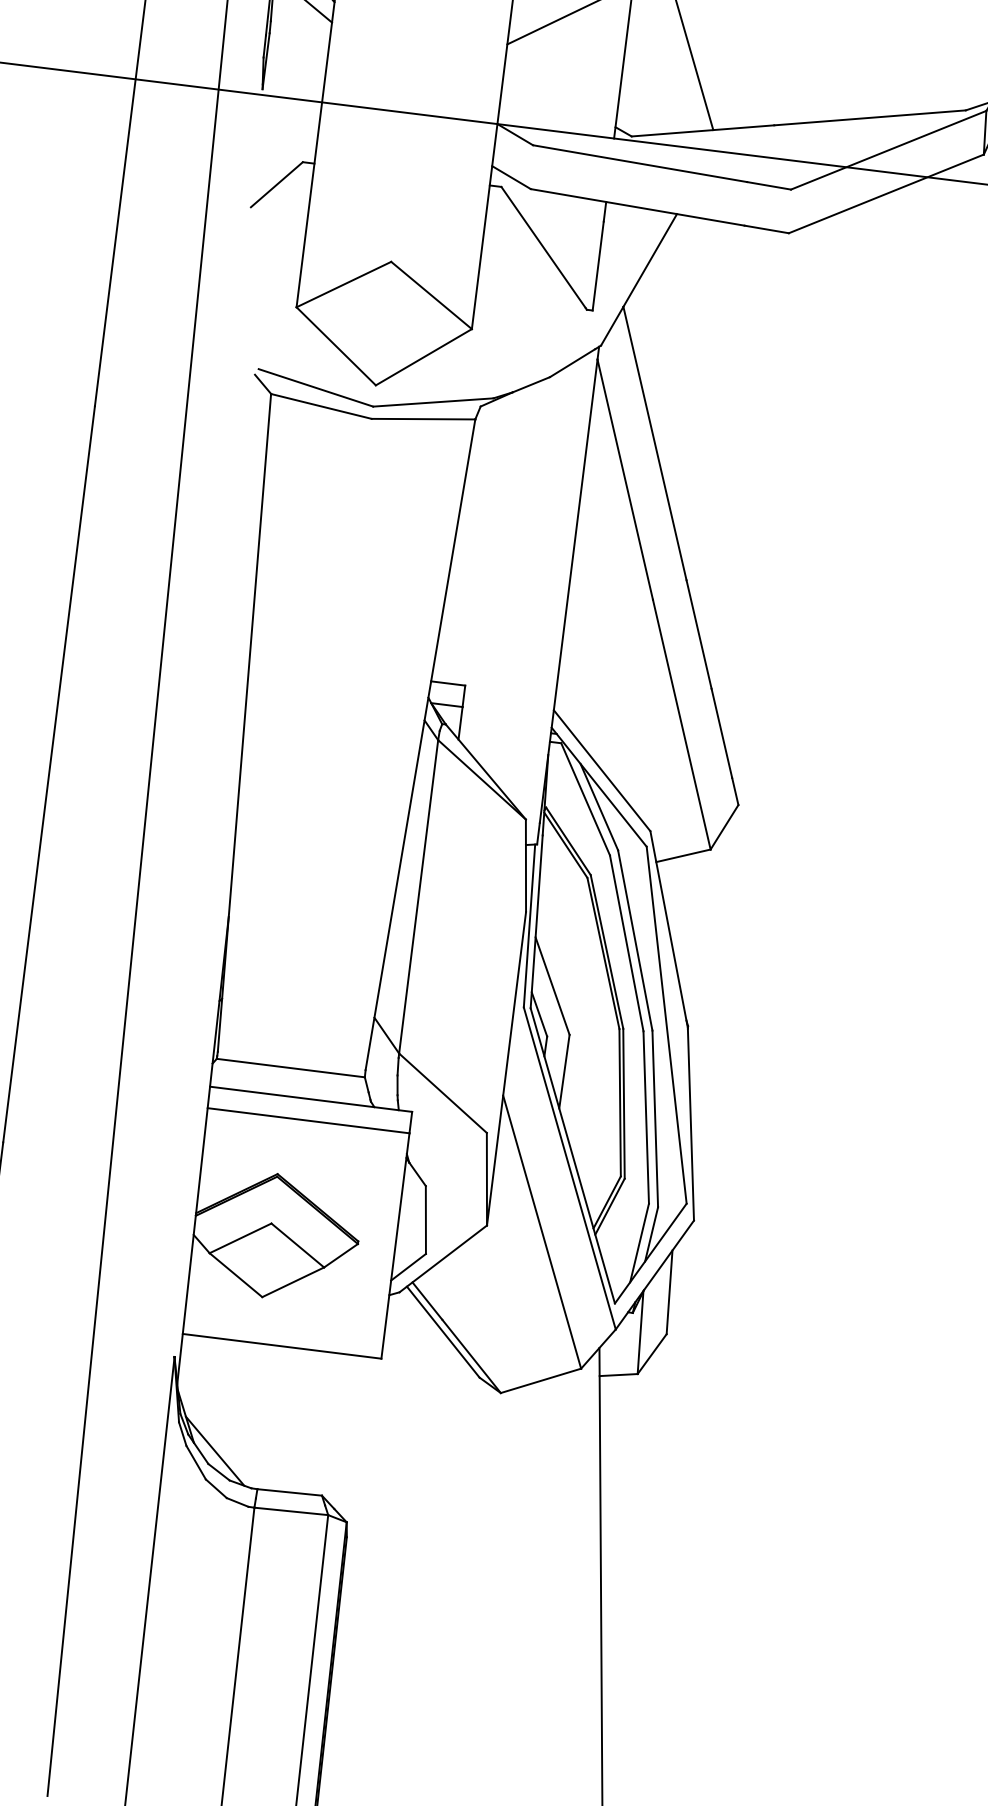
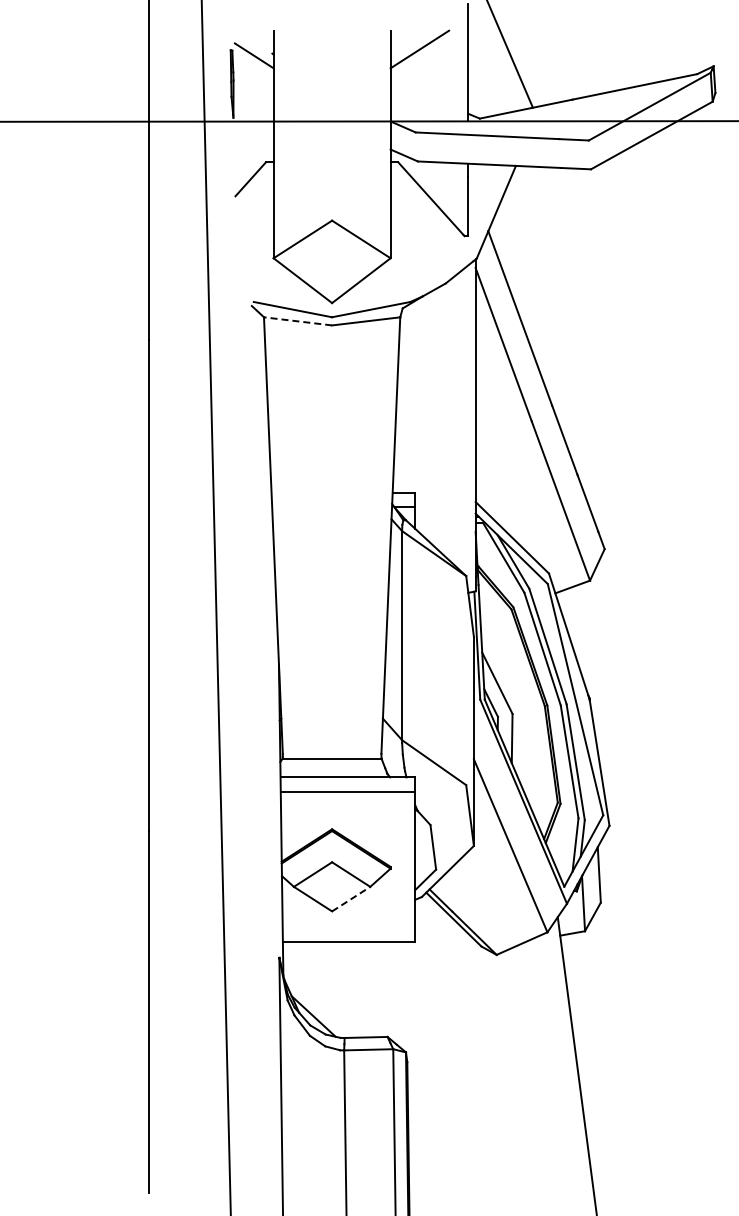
line: (320, 406) -> (297, 321), solid -> dashed
line: (293, 1282) -> (351, 899), solid -> dashed

